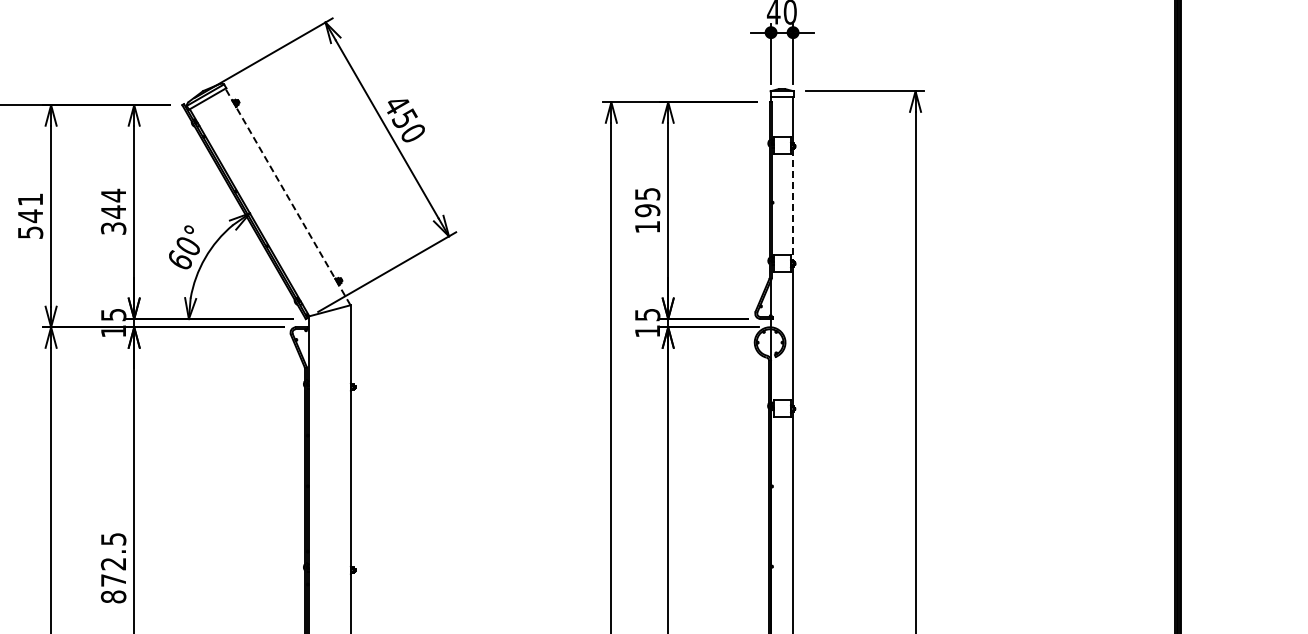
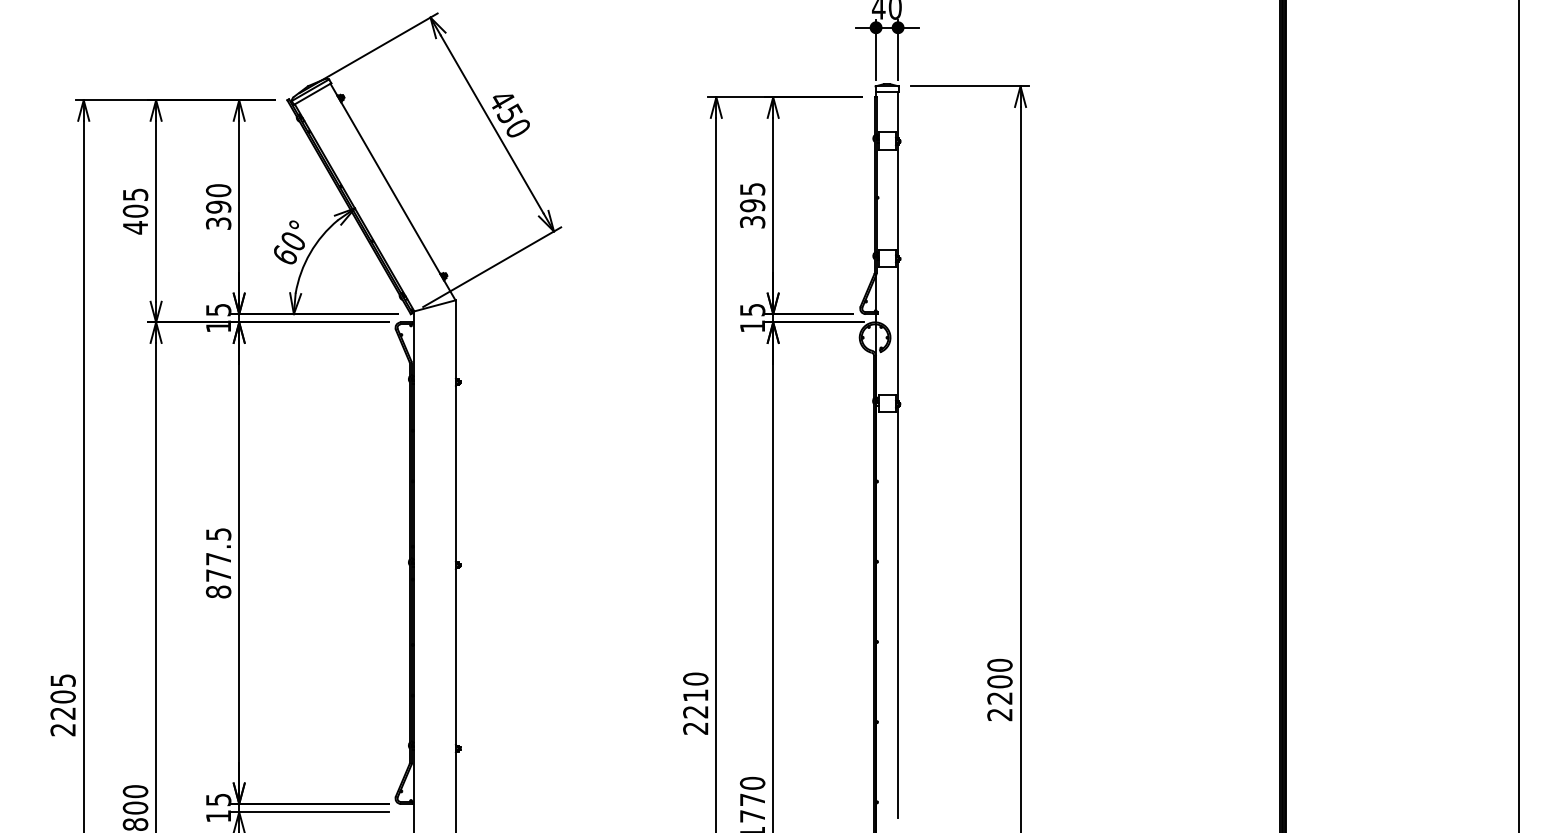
line: (287, 196) -> (392, 191), dashed -> solid
text: (113, 203) -> (218, 198), 344 -> 390
line: (793, 205) -> (898, 200), dashed -> solid
text: (30, 216) -> (135, 211), 541 -> 405
text: (647, 227) -> (752, 222), 195 -> 395
text: (113, 564) -> (218, 559), 872.5 -> 877.5

